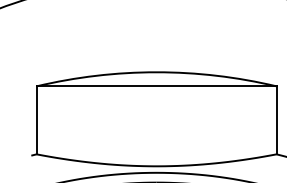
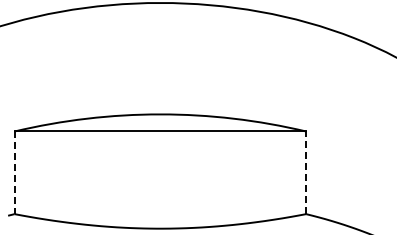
line: (36, 120) -> (14, 173), solid -> dashed
line: (276, 120) -> (306, 172), solid -> dashed

